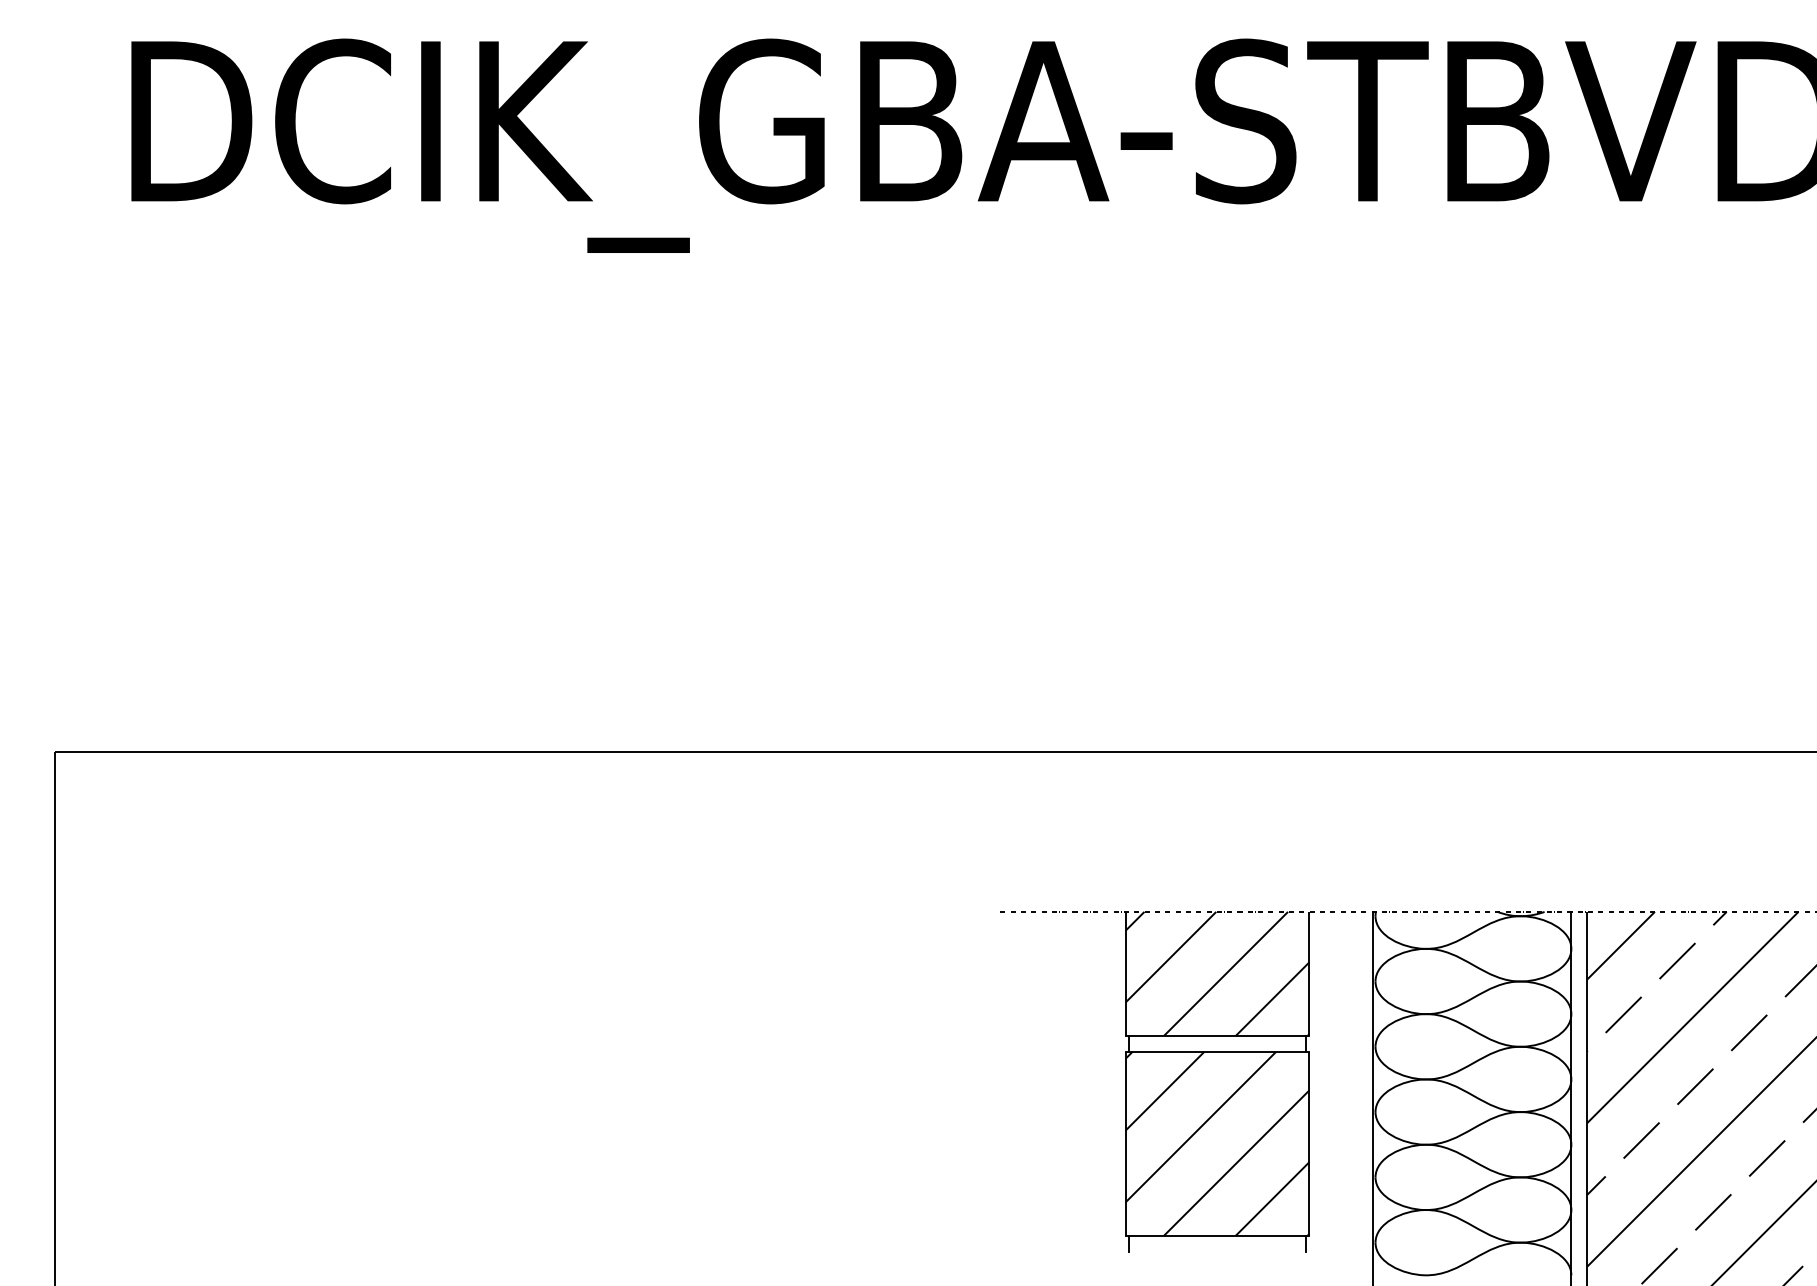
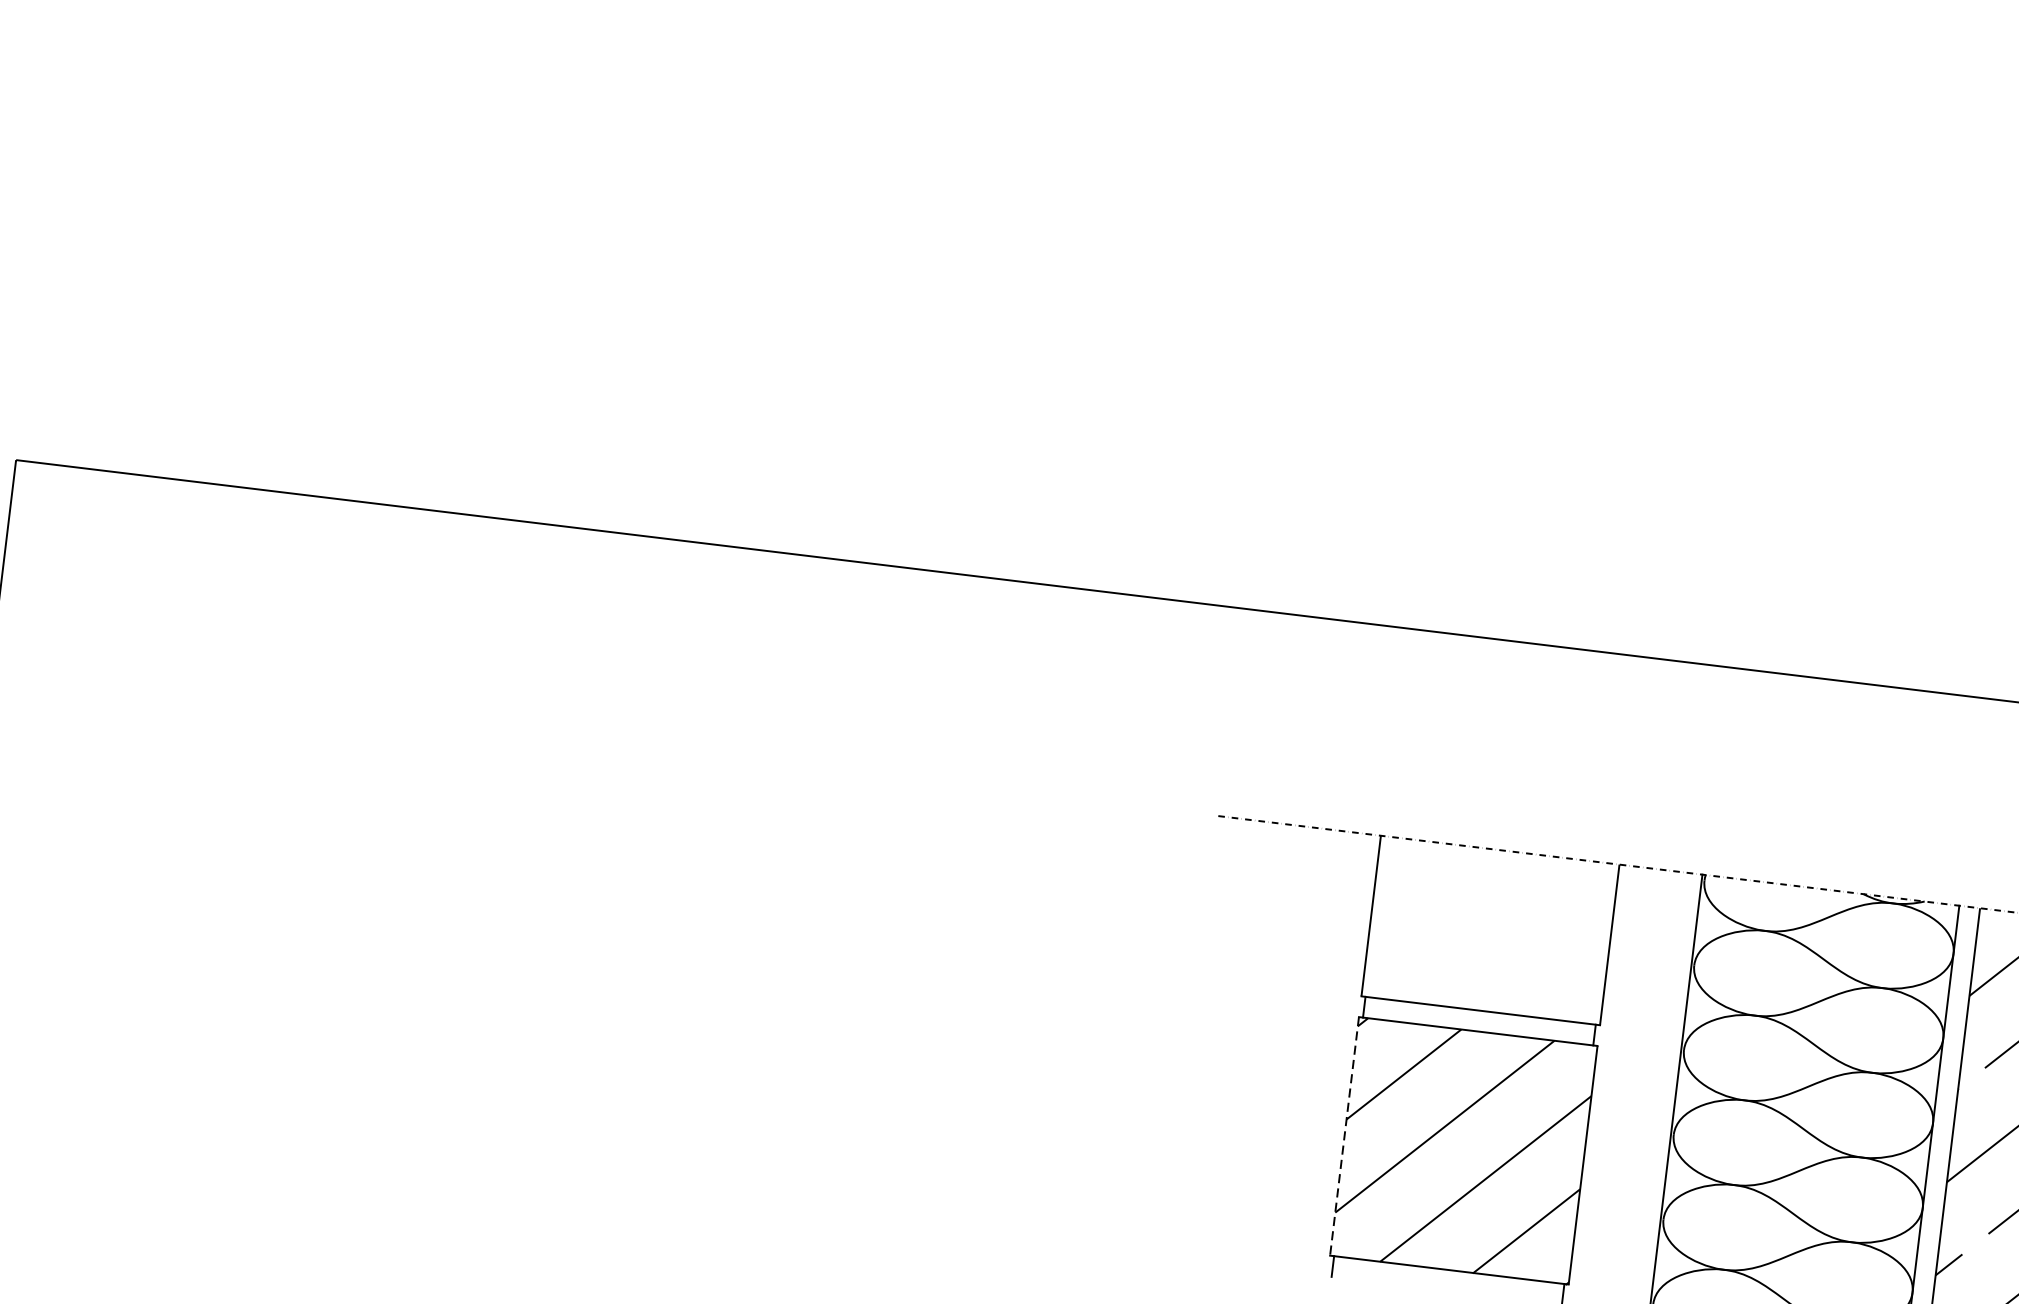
hatch: (1217, 973) -> (1490, 930), removed
line: (1125, 1143) -> (1344, 1136), solid -> dashed

